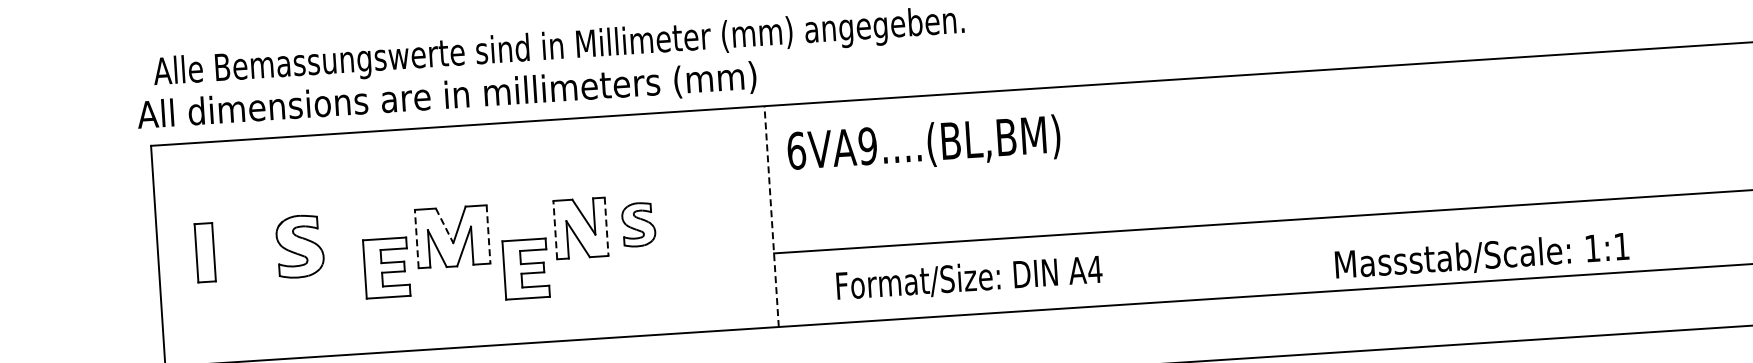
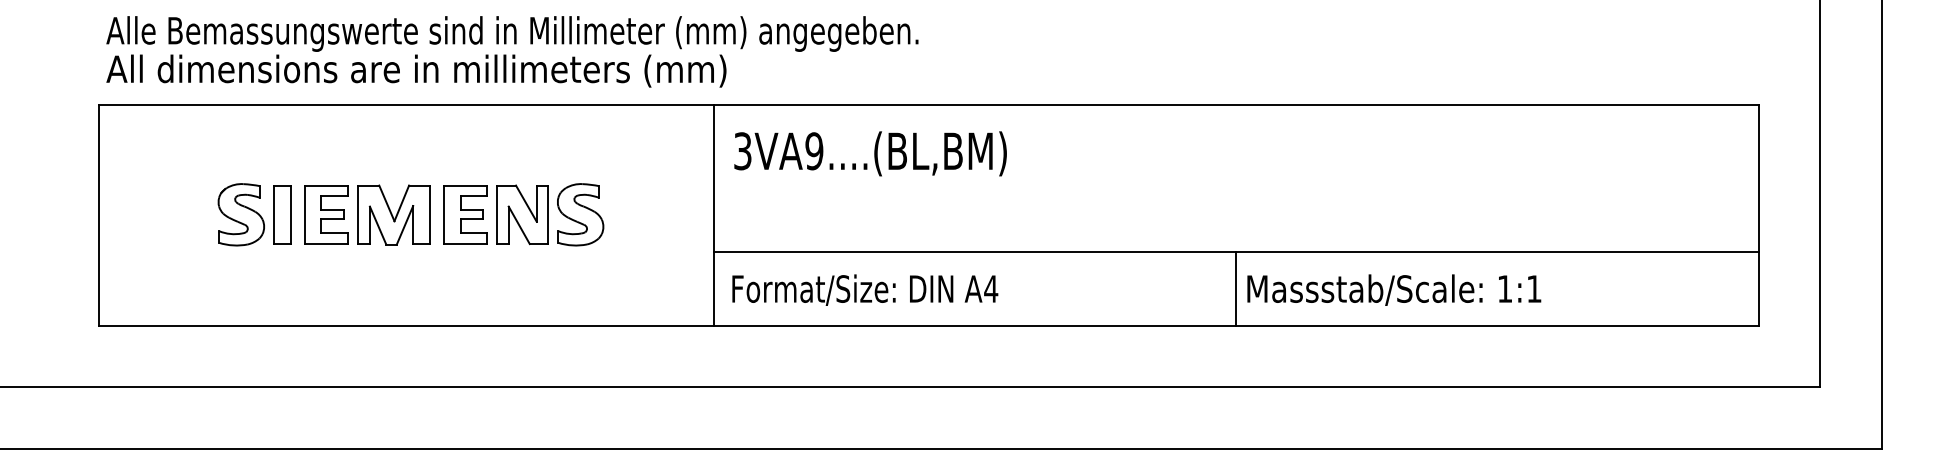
text: (446, 96) -> (416, 70), moved
text: (796, 151) -> (742, 151), 6VA9....(BL,BM) -> 3VA9....(BL,BM)
line: (771, 216) -> (713, 215), dashed -> solid
part: (638, 224) -> (580, 214), size x1.43
line: (445, 225) -> (387, 203), dashed -> solid
line: (606, 227) -> (548, 215), dashed -> solid
line: (555, 229) -> (497, 214), dashed -> solid
line: (488, 235) -> (430, 215), dashed -> solid
line: (417, 238) -> (358, 214), dashed -> solid
part: (205, 252) -> (282, 214), moved
line: (1297, 255) -> (1236, 288), added
text: (1482, 256) -> (1394, 289), moved
part: (386, 267) -> (326, 214), moved
part: (526, 268) -> (465, 214), moved
text: (969, 278) -> (865, 289), moved

